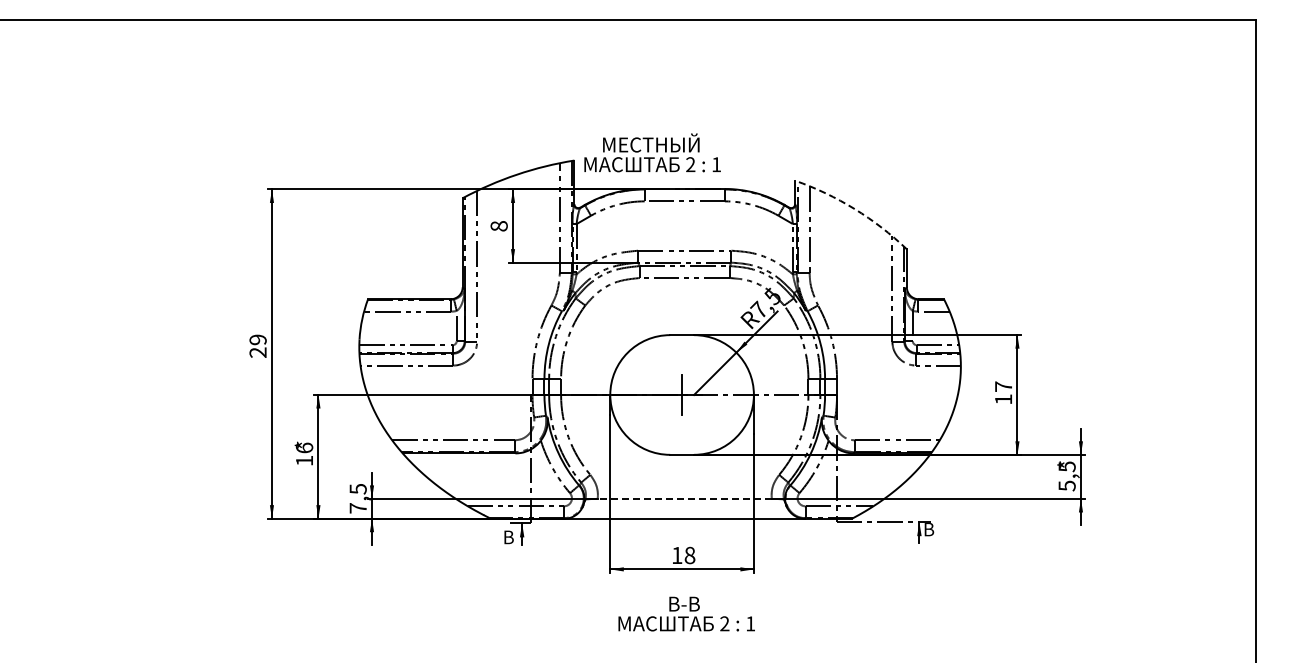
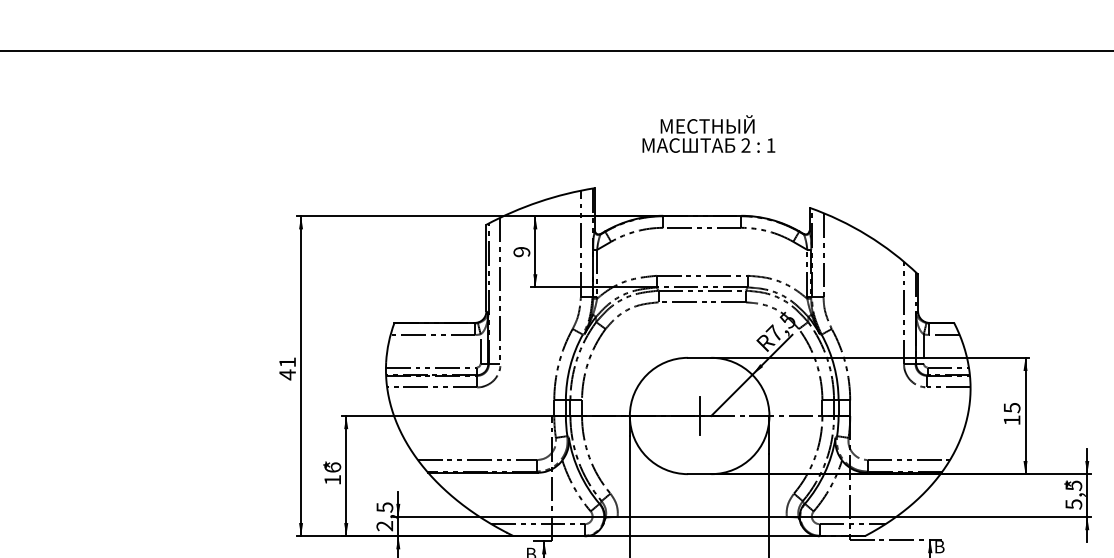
text: (652, 152) -> (708, 133), moved
arc: (854, 209) -> (867, 235), dashed -> solid
text: (498, 226) -> (521, 252), 8 -> 9
text: (257, 346) -> (287, 368), 29 -> 41
text: (1003, 386) -> (1011, 407), 17 -> 15
line: (684, 498) -> (701, 516), dashed -> solid
text: (357, 508) -> (384, 526), 7,5 -> 2,5

